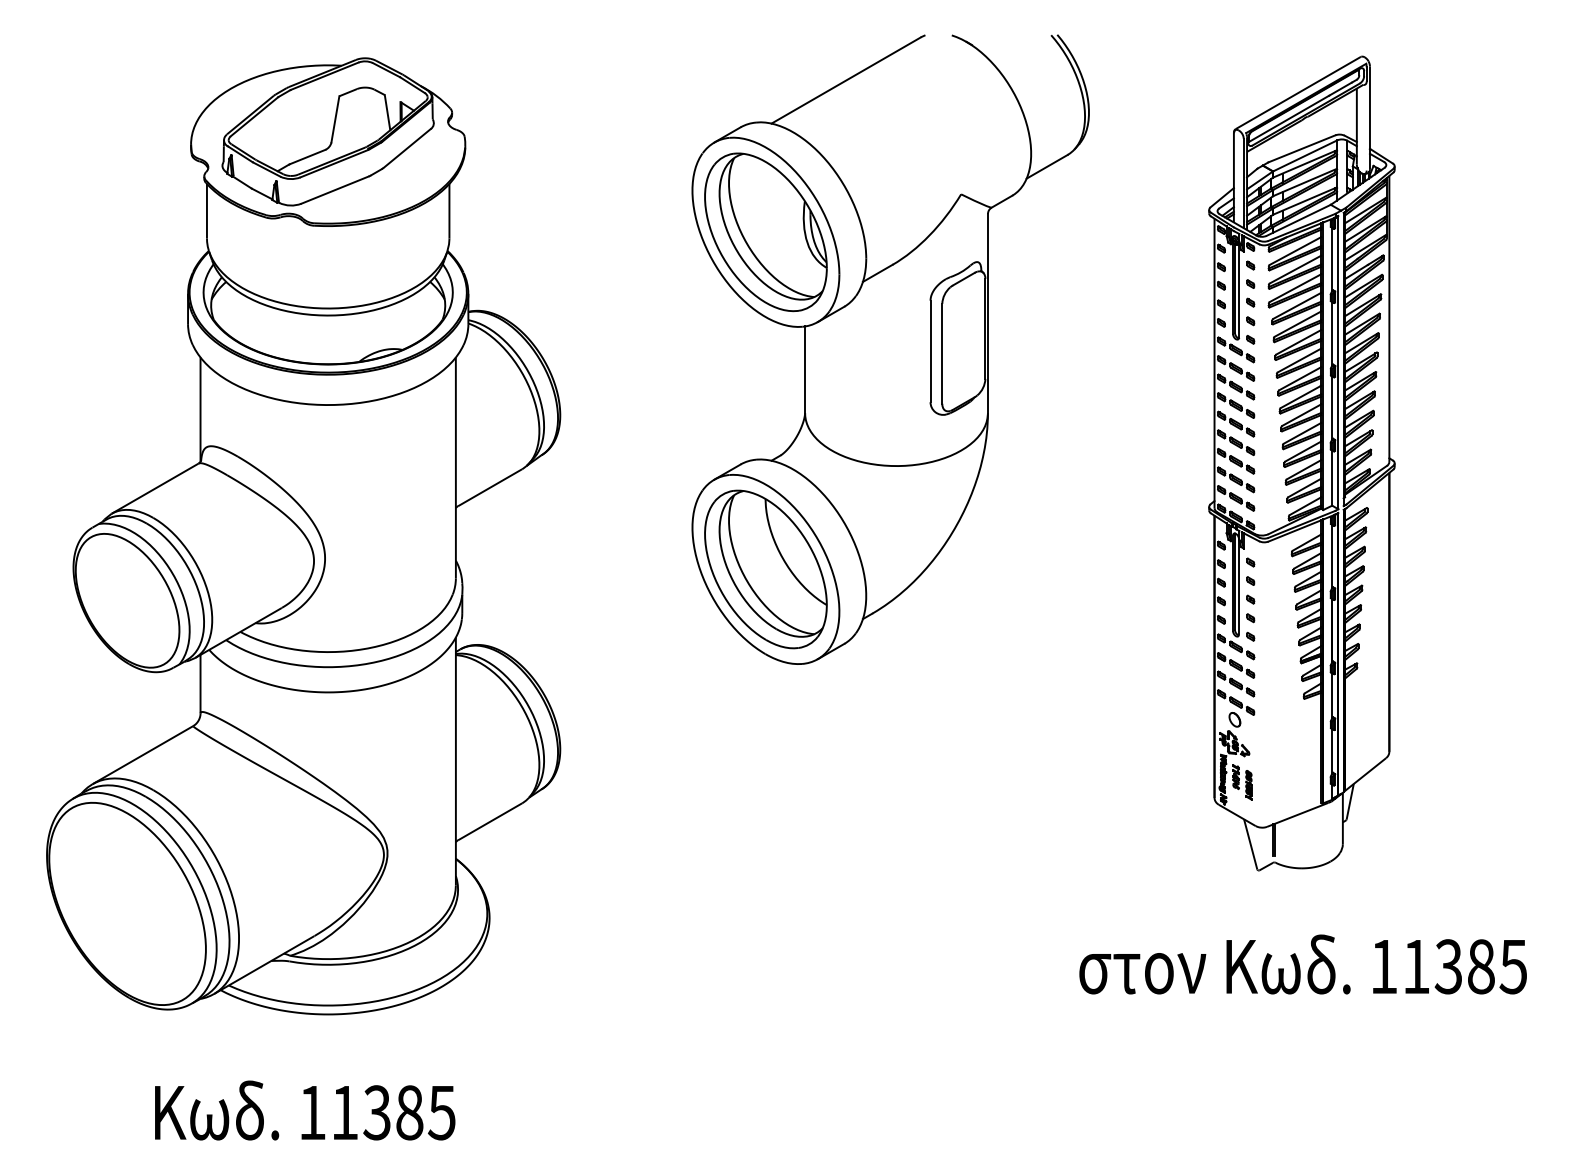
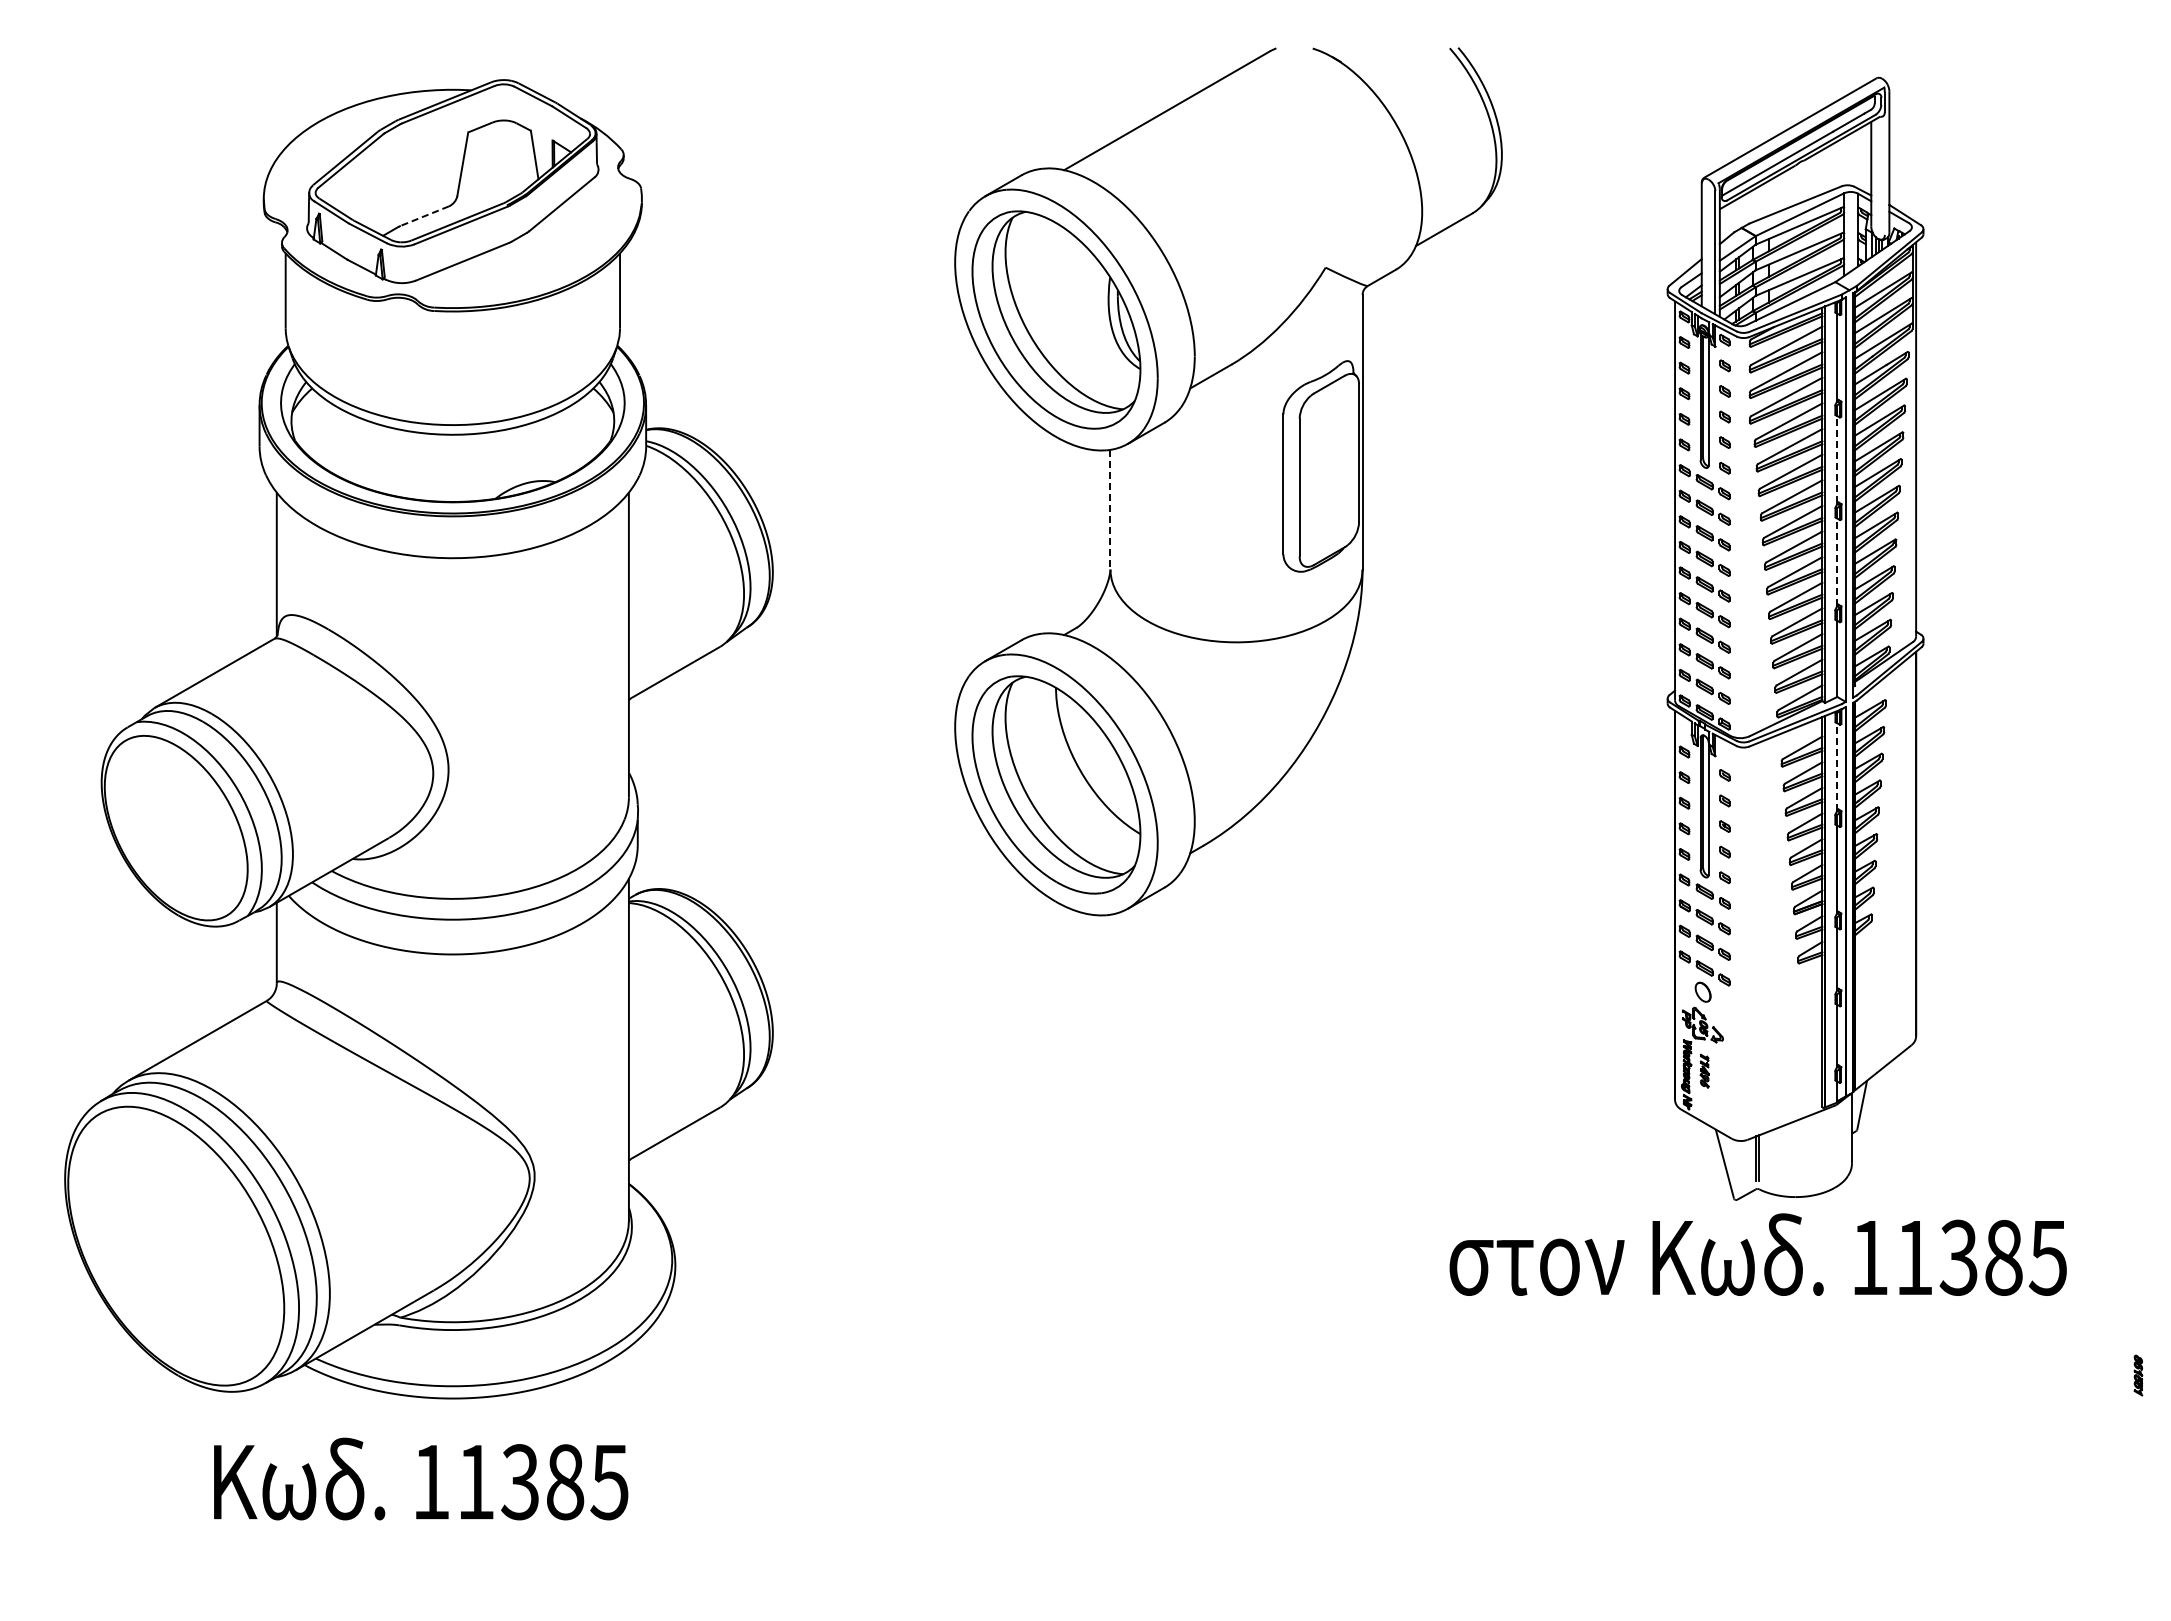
line: (307, 157) -> (424, 216), solid -> dashed
line: (1332, 333) -> (1837, 459), solid -> dashed
line: (805, 369) -> (1110, 509), solid -> dashed
line: (1332, 408) -> (1837, 562), solid -> dashed
line: (1332, 556) -> (1837, 766), solid -> dashed
part: (1248, 785) -> (2138, 1375), moved
text: (1302, 964) -> (1757, 1254), moved
text: (305, 1110) -> (421, 1478), moved

